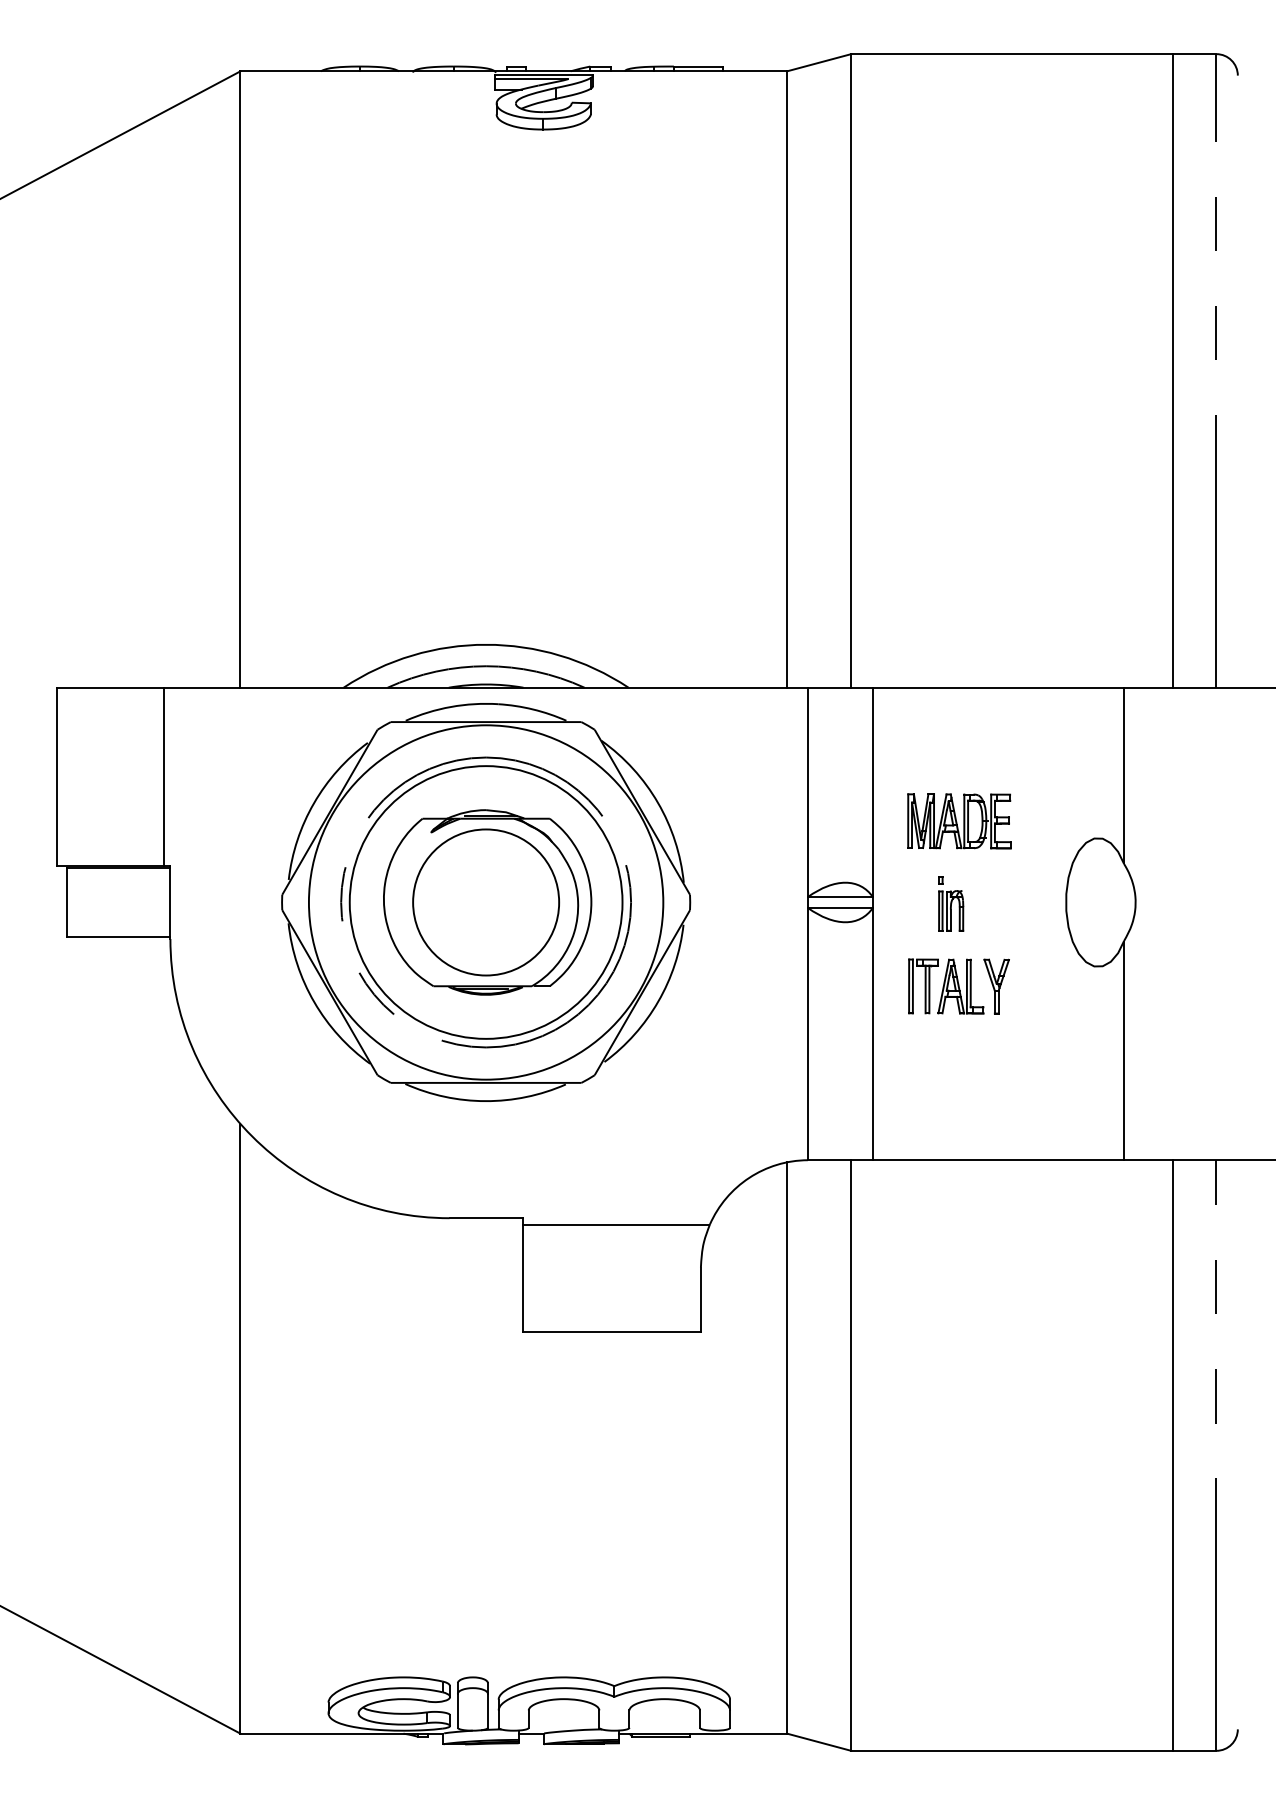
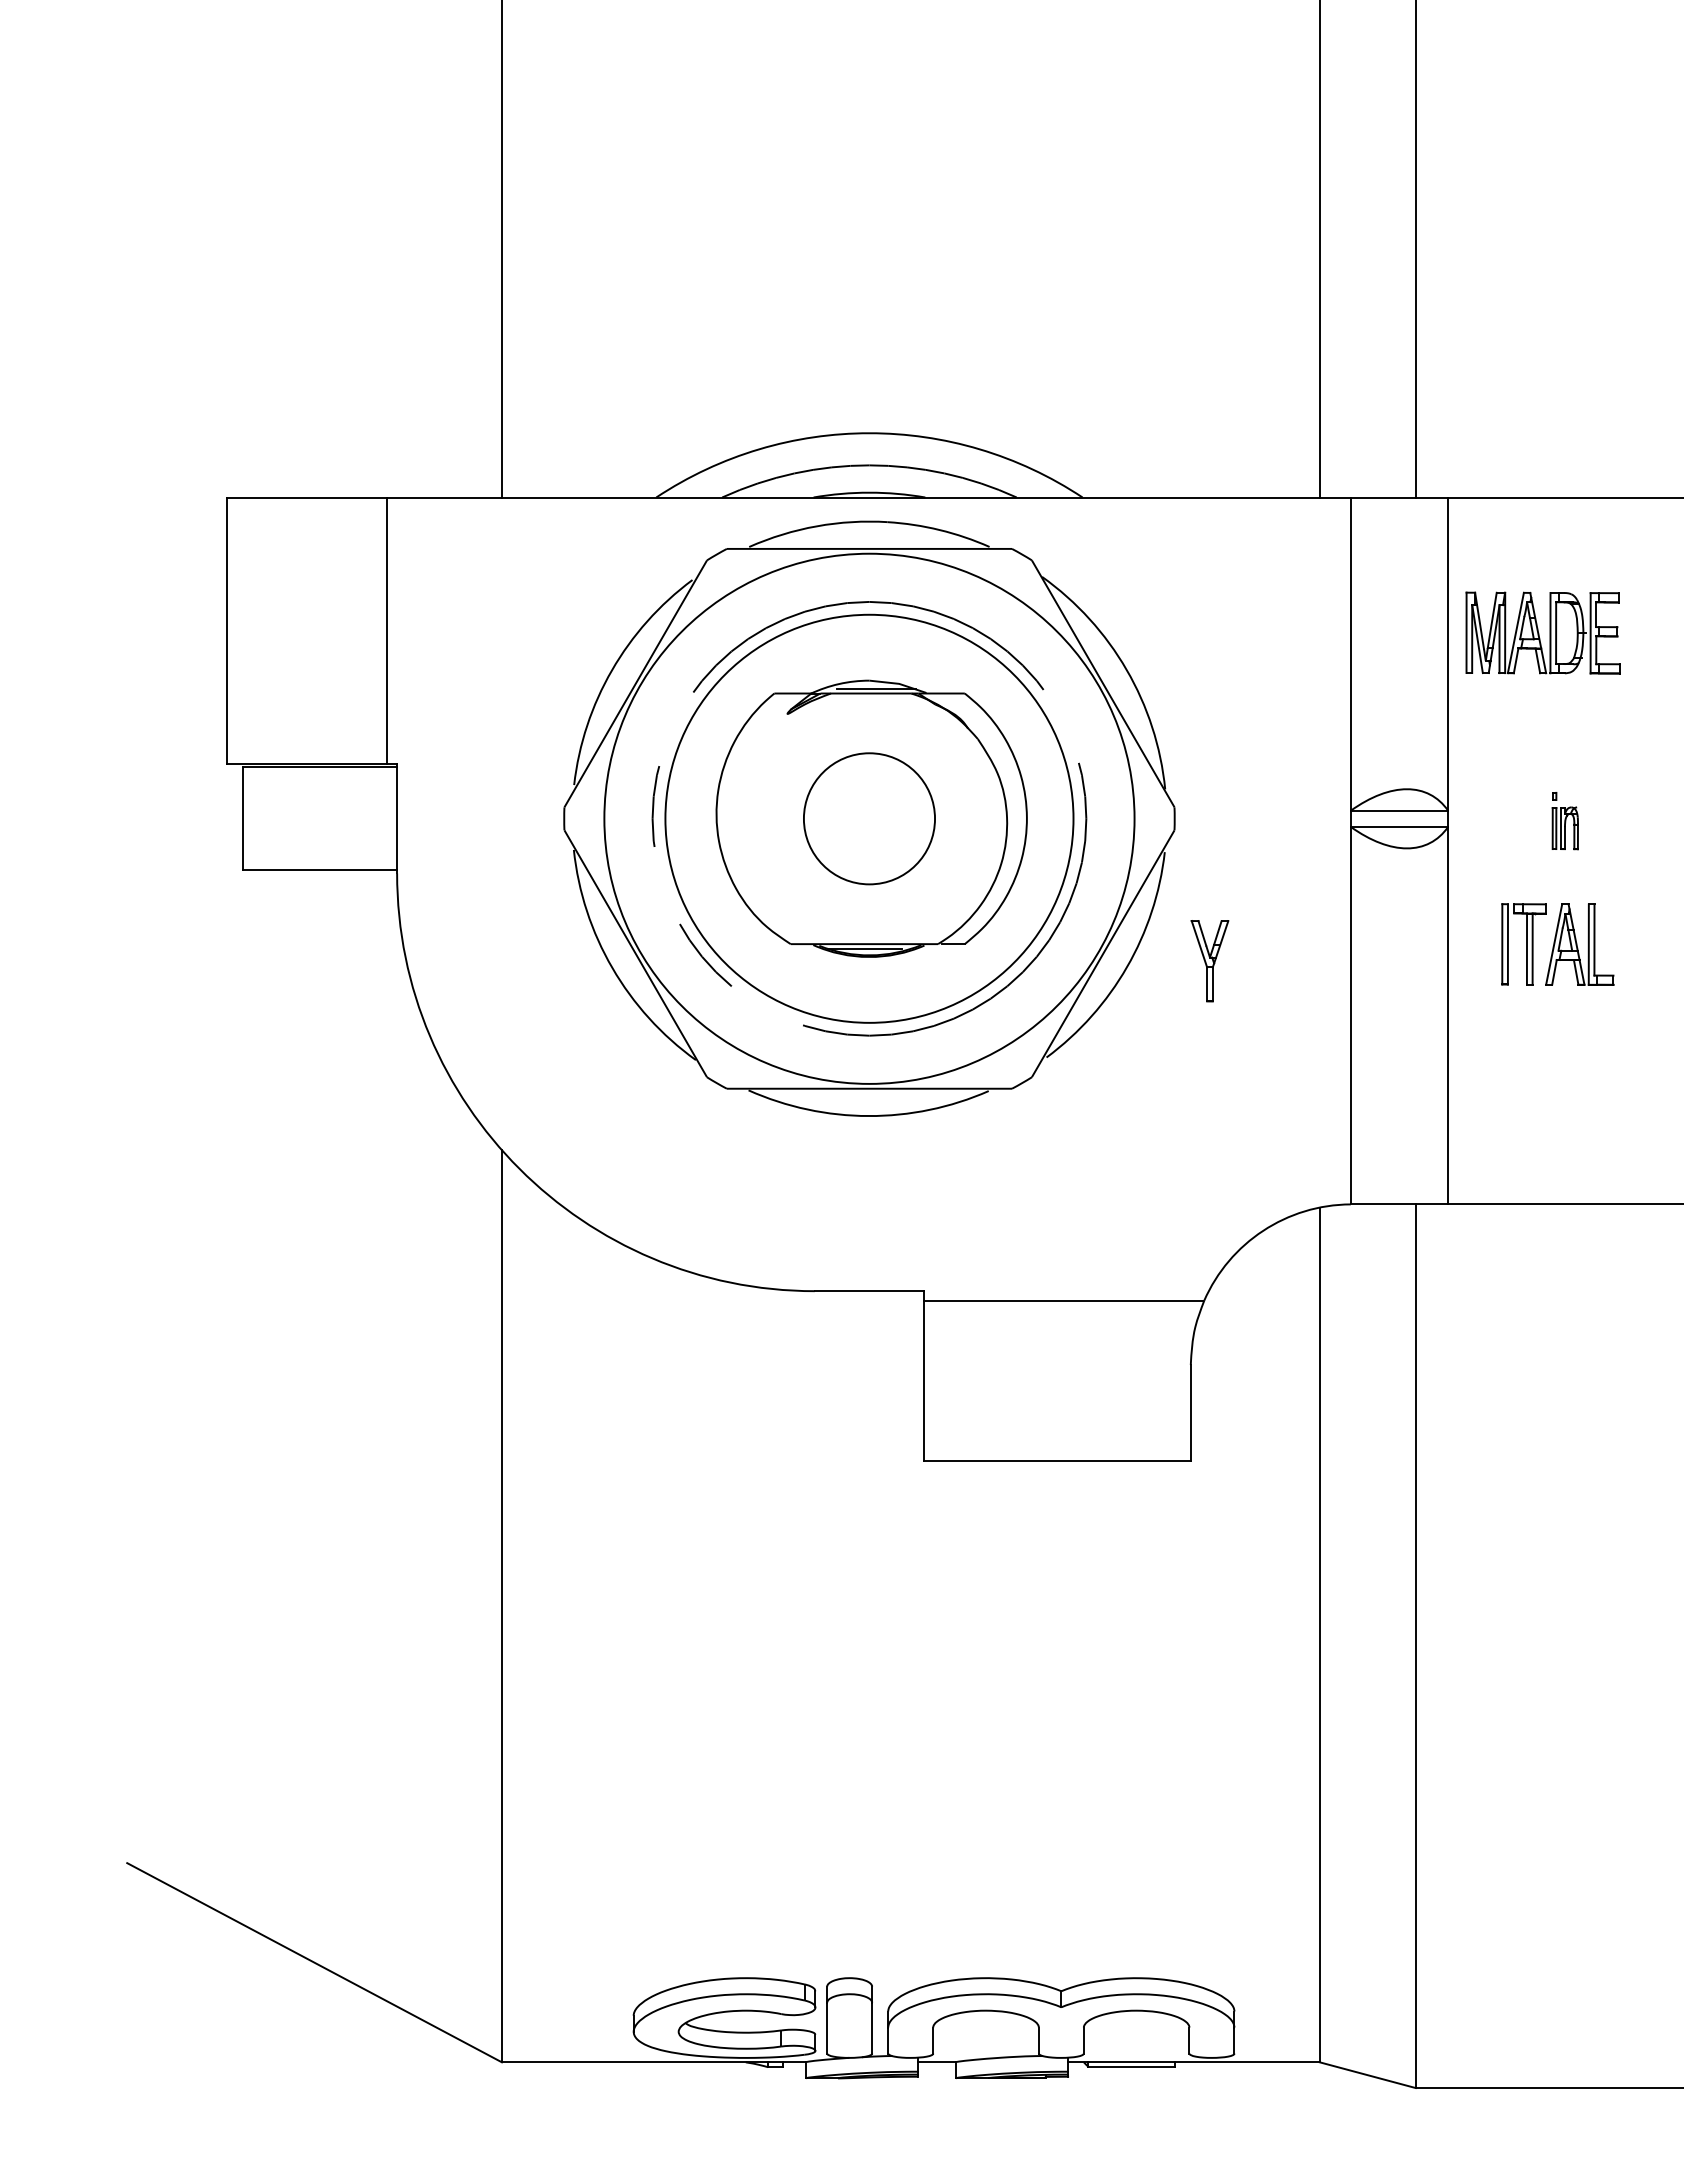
part: (959, 821) -> (1543, 633), moved
circle: (486, 902) -> (870, 818), size x0.6
part: (951, 903) -> (1565, 820), size x0.7
part: (996, 986) -> (1209, 960), moved

